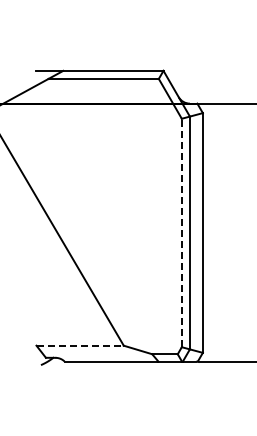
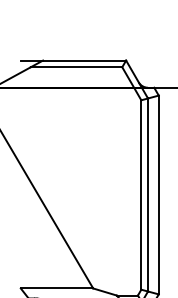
line: (181, 232) -> (141, 194), dashed -> solid
line: (80, 345) -> (57, 288), dashed -> solid

